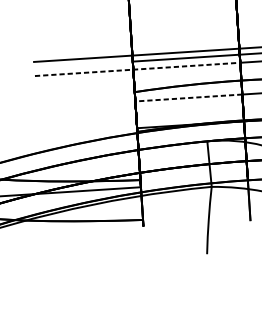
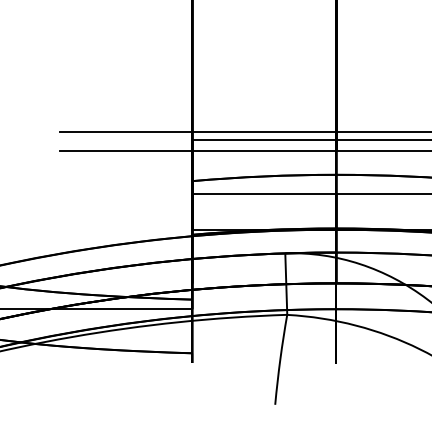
line: (137, 69) -> (198, 150), dashed -> solid
line: (188, 97) -> (263, 193), dashed -> solid

